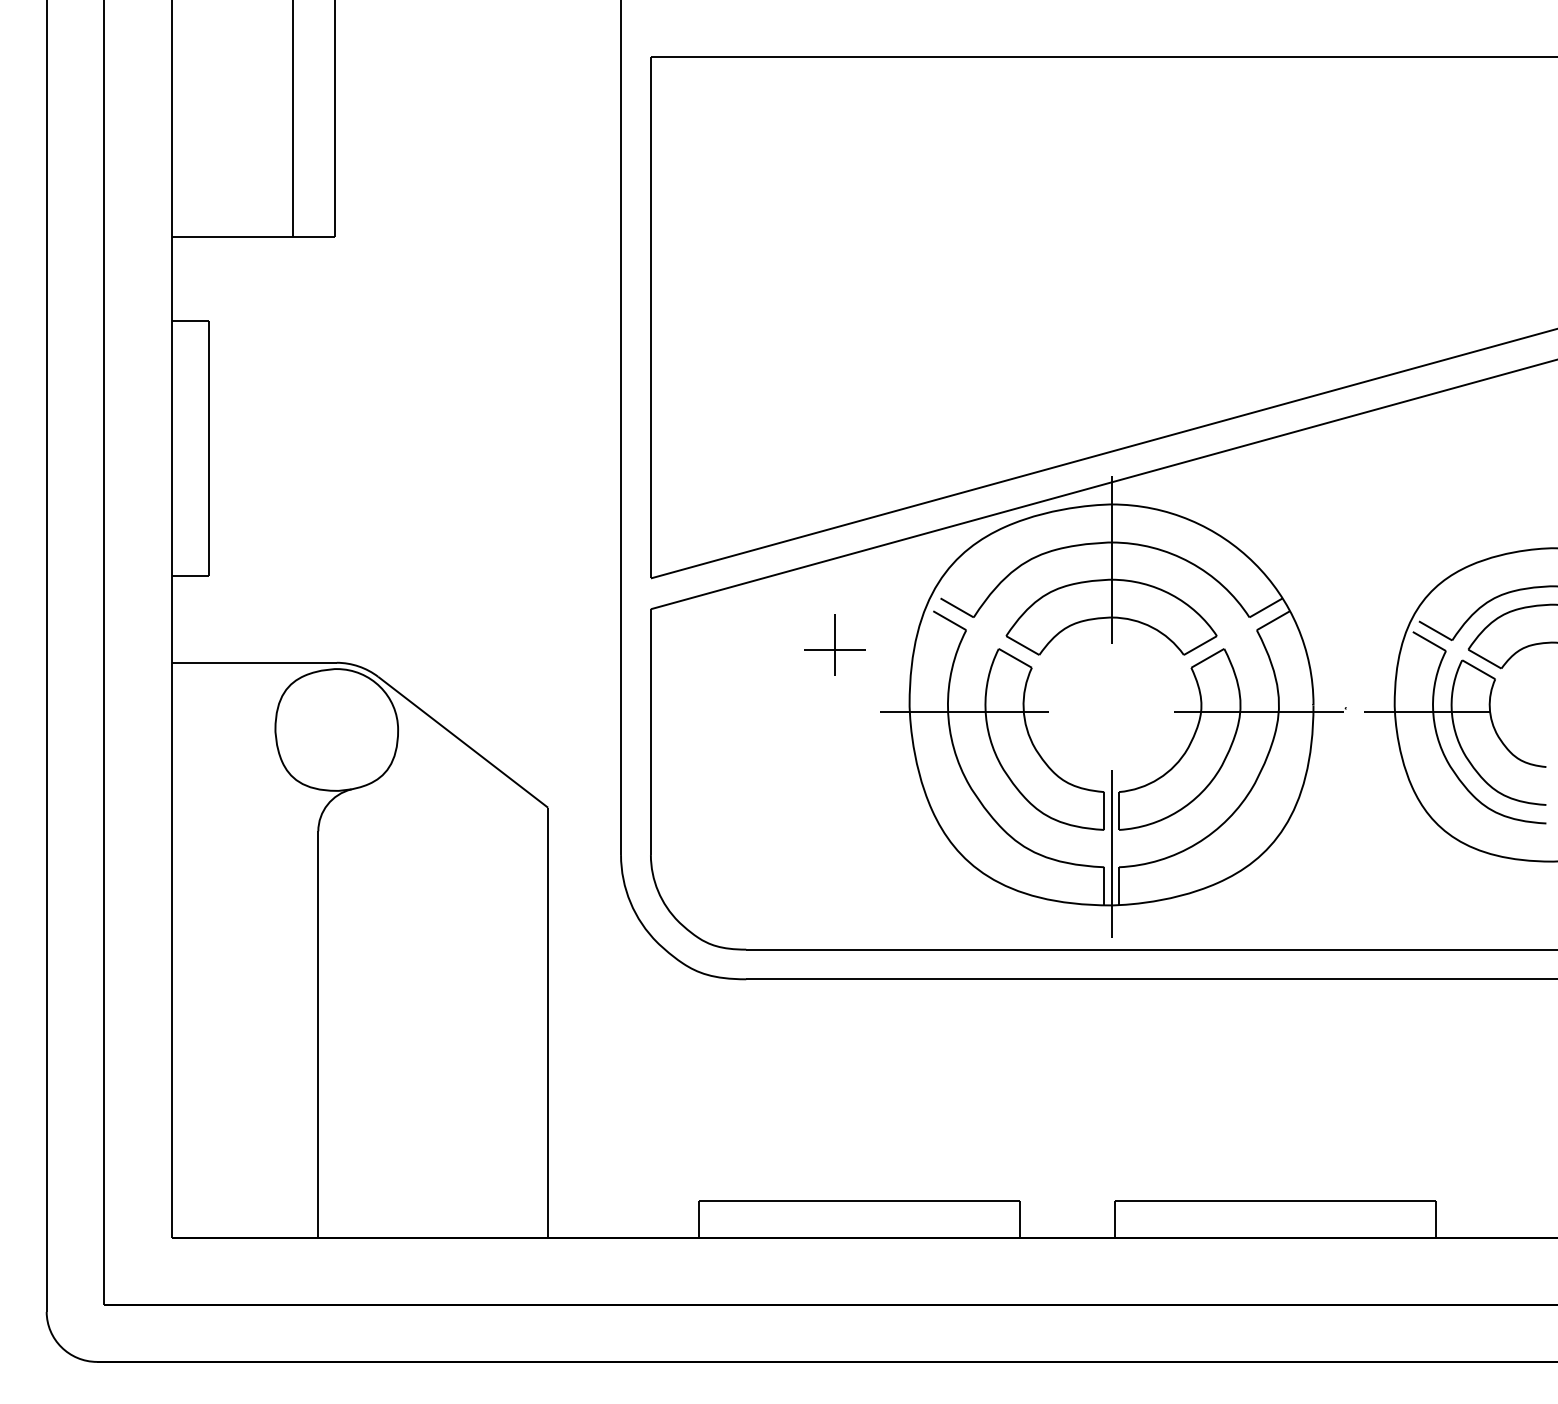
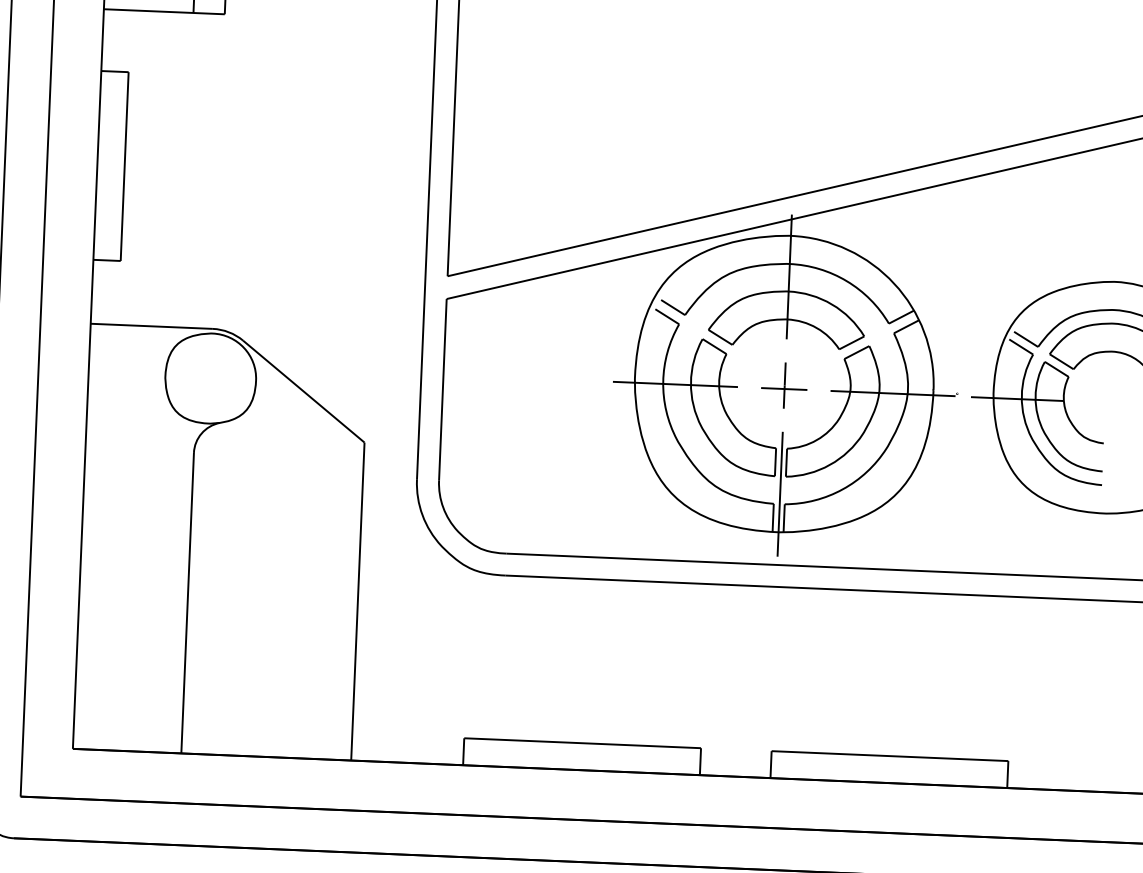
part: (834, 644) -> (784, 385), moved

